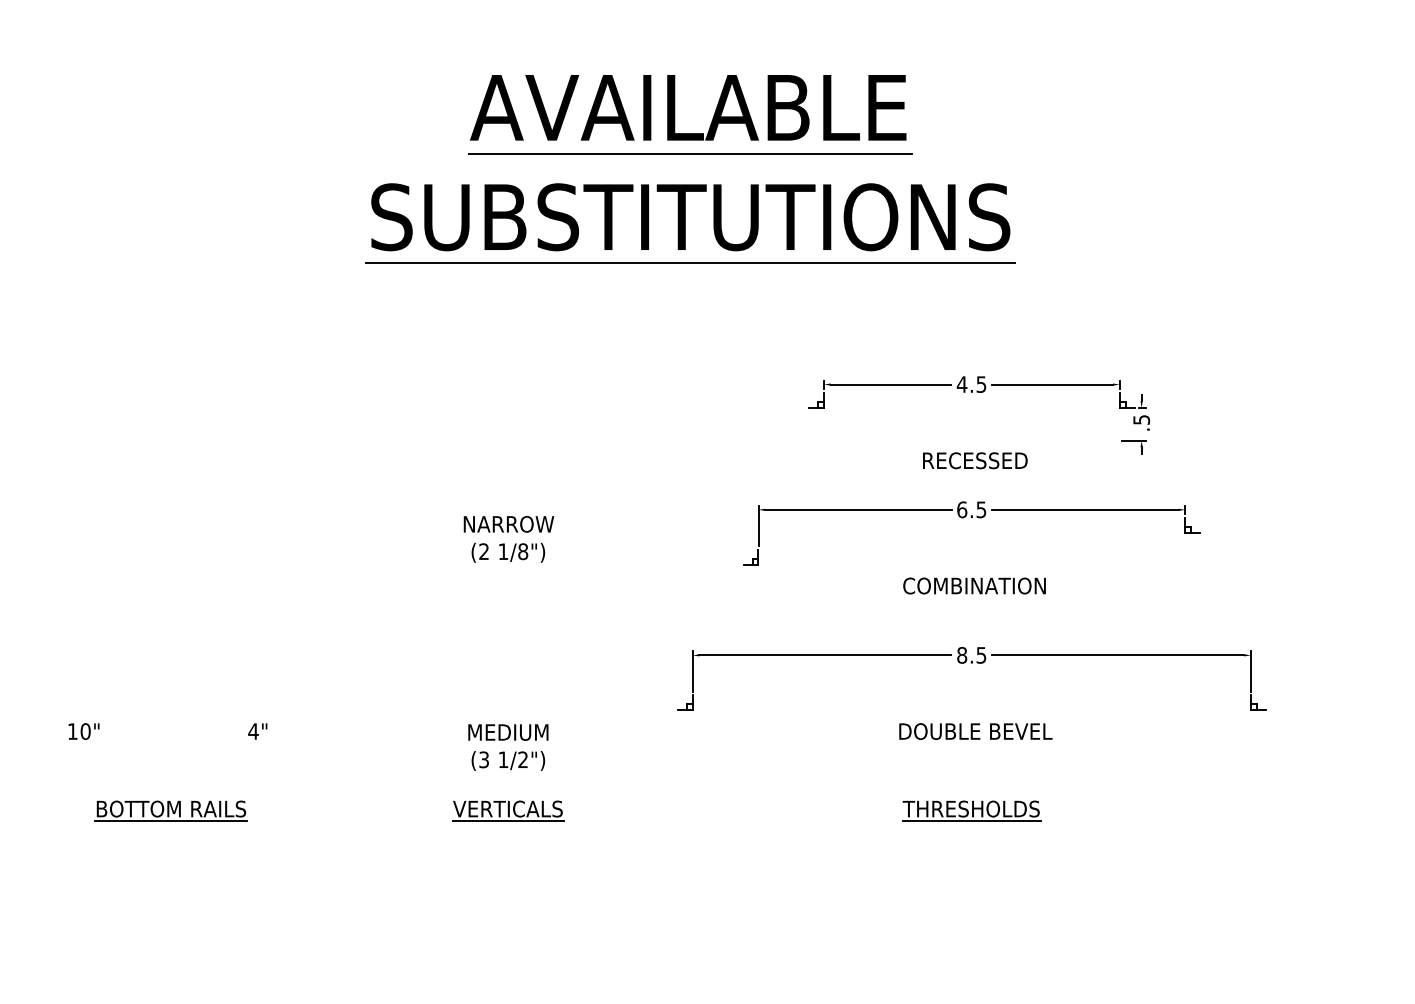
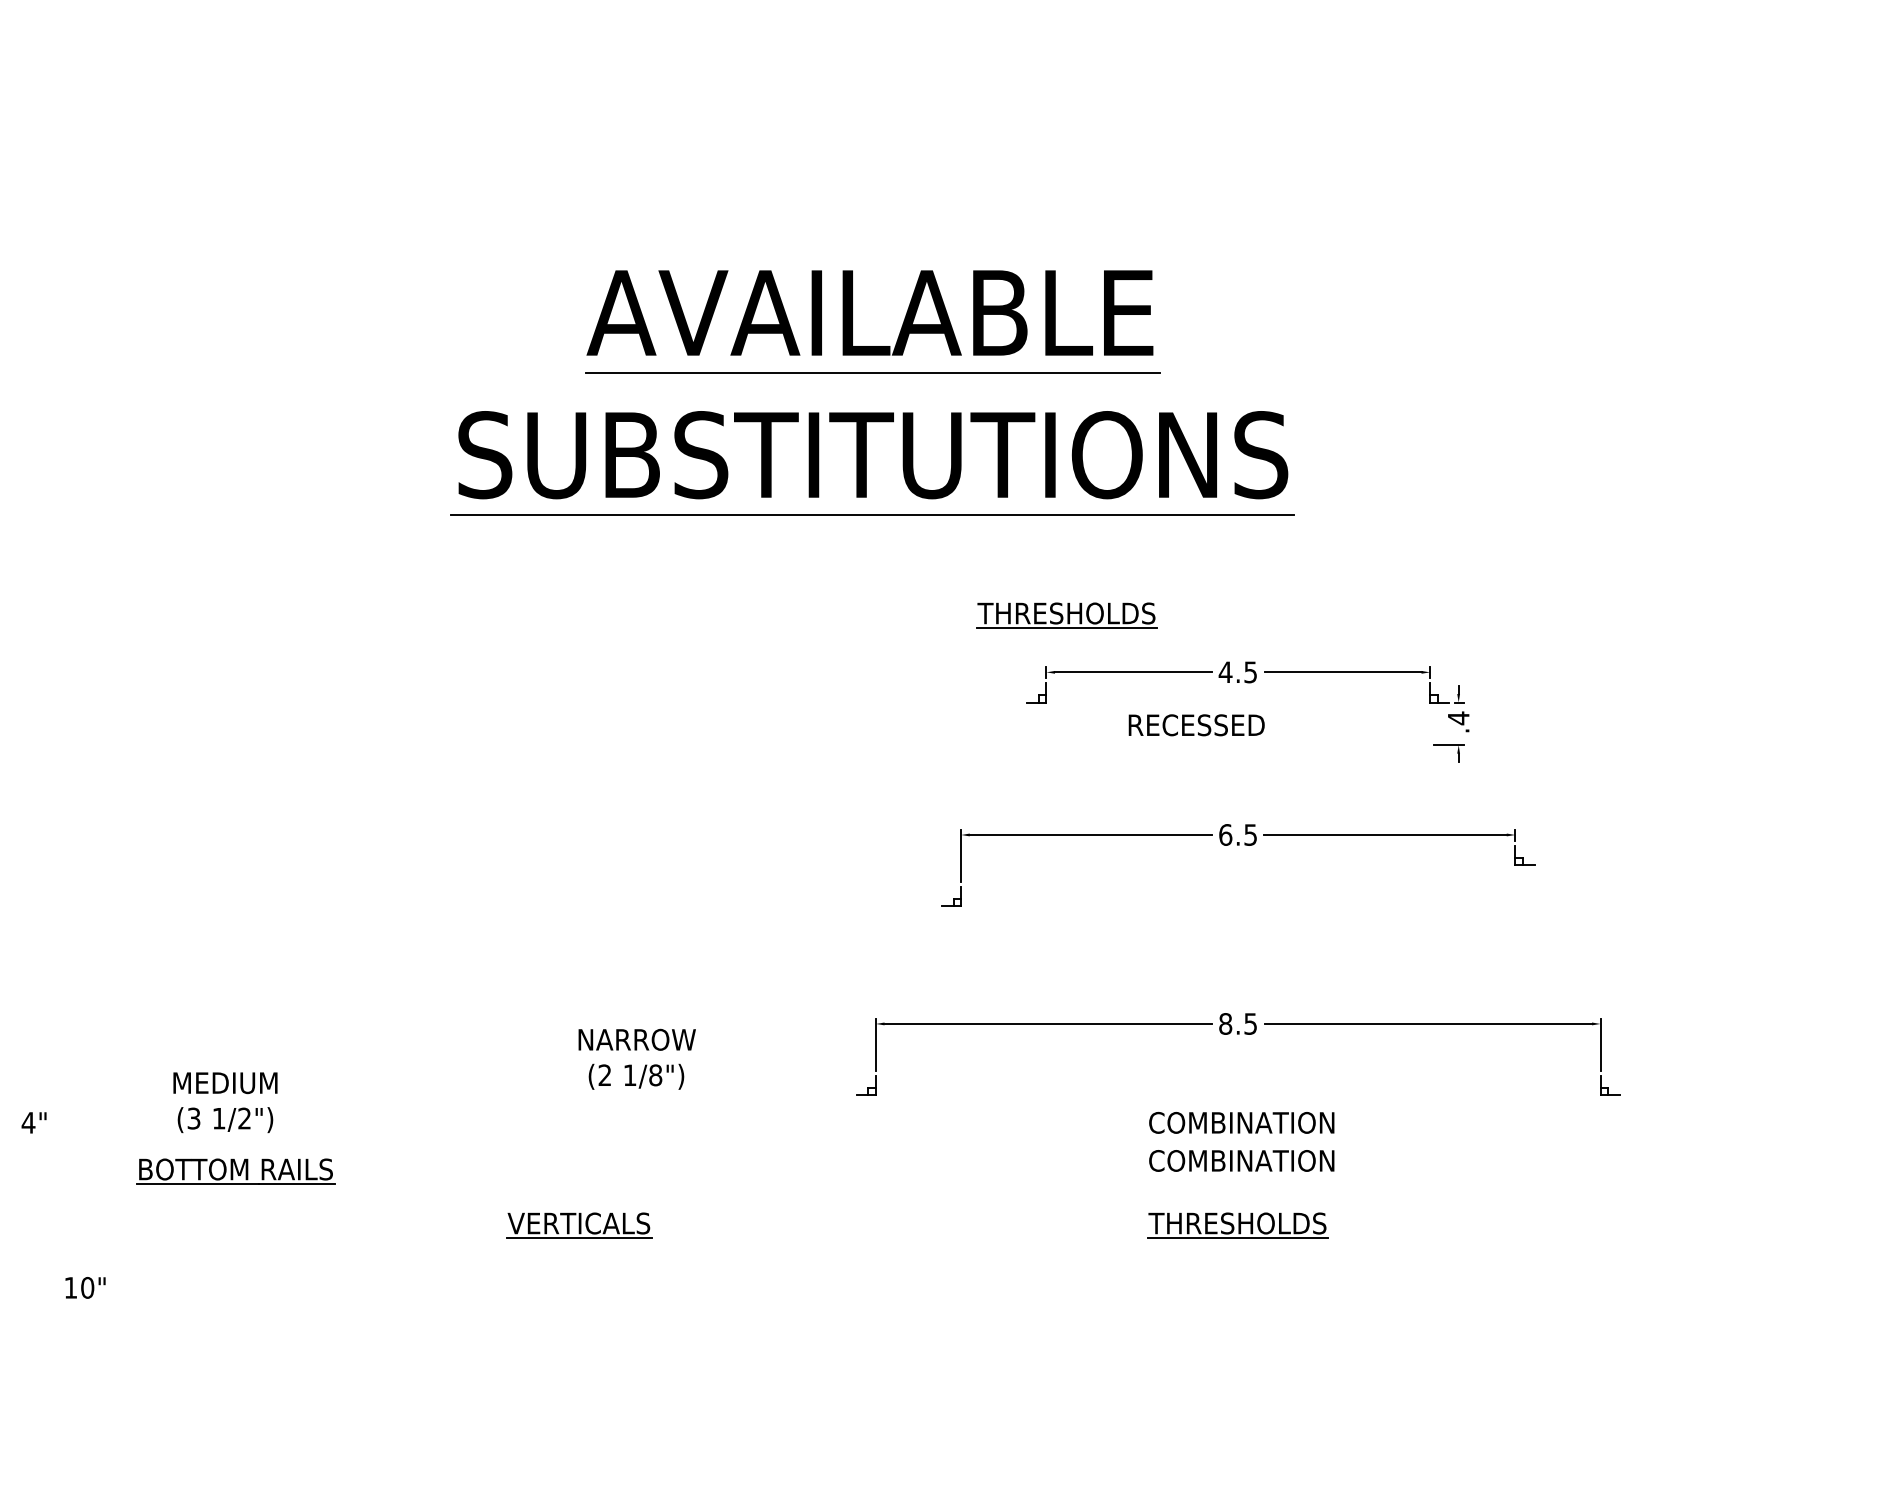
part: (839, 340) -> (1066, 615), added
text: (1141, 420) -> (1458, 718), .5 -> .4
text: (975, 460) -> (1196, 725), moved
text: (508, 538) -> (636, 1058), moved
text: (974, 585) -> (1241, 1160), moved
text: (84, 731) -> (85, 1287), moved
text: (257, 731) -> (33, 1122), moved
text: (975, 731) -> (1243, 1122), DOUBLE BEVEL -> COMBINATION
text: (508, 747) -> (225, 1102), moved
part: (171, 810) -> (235, 1171), moved
part: (508, 810) -> (579, 1225), moved

